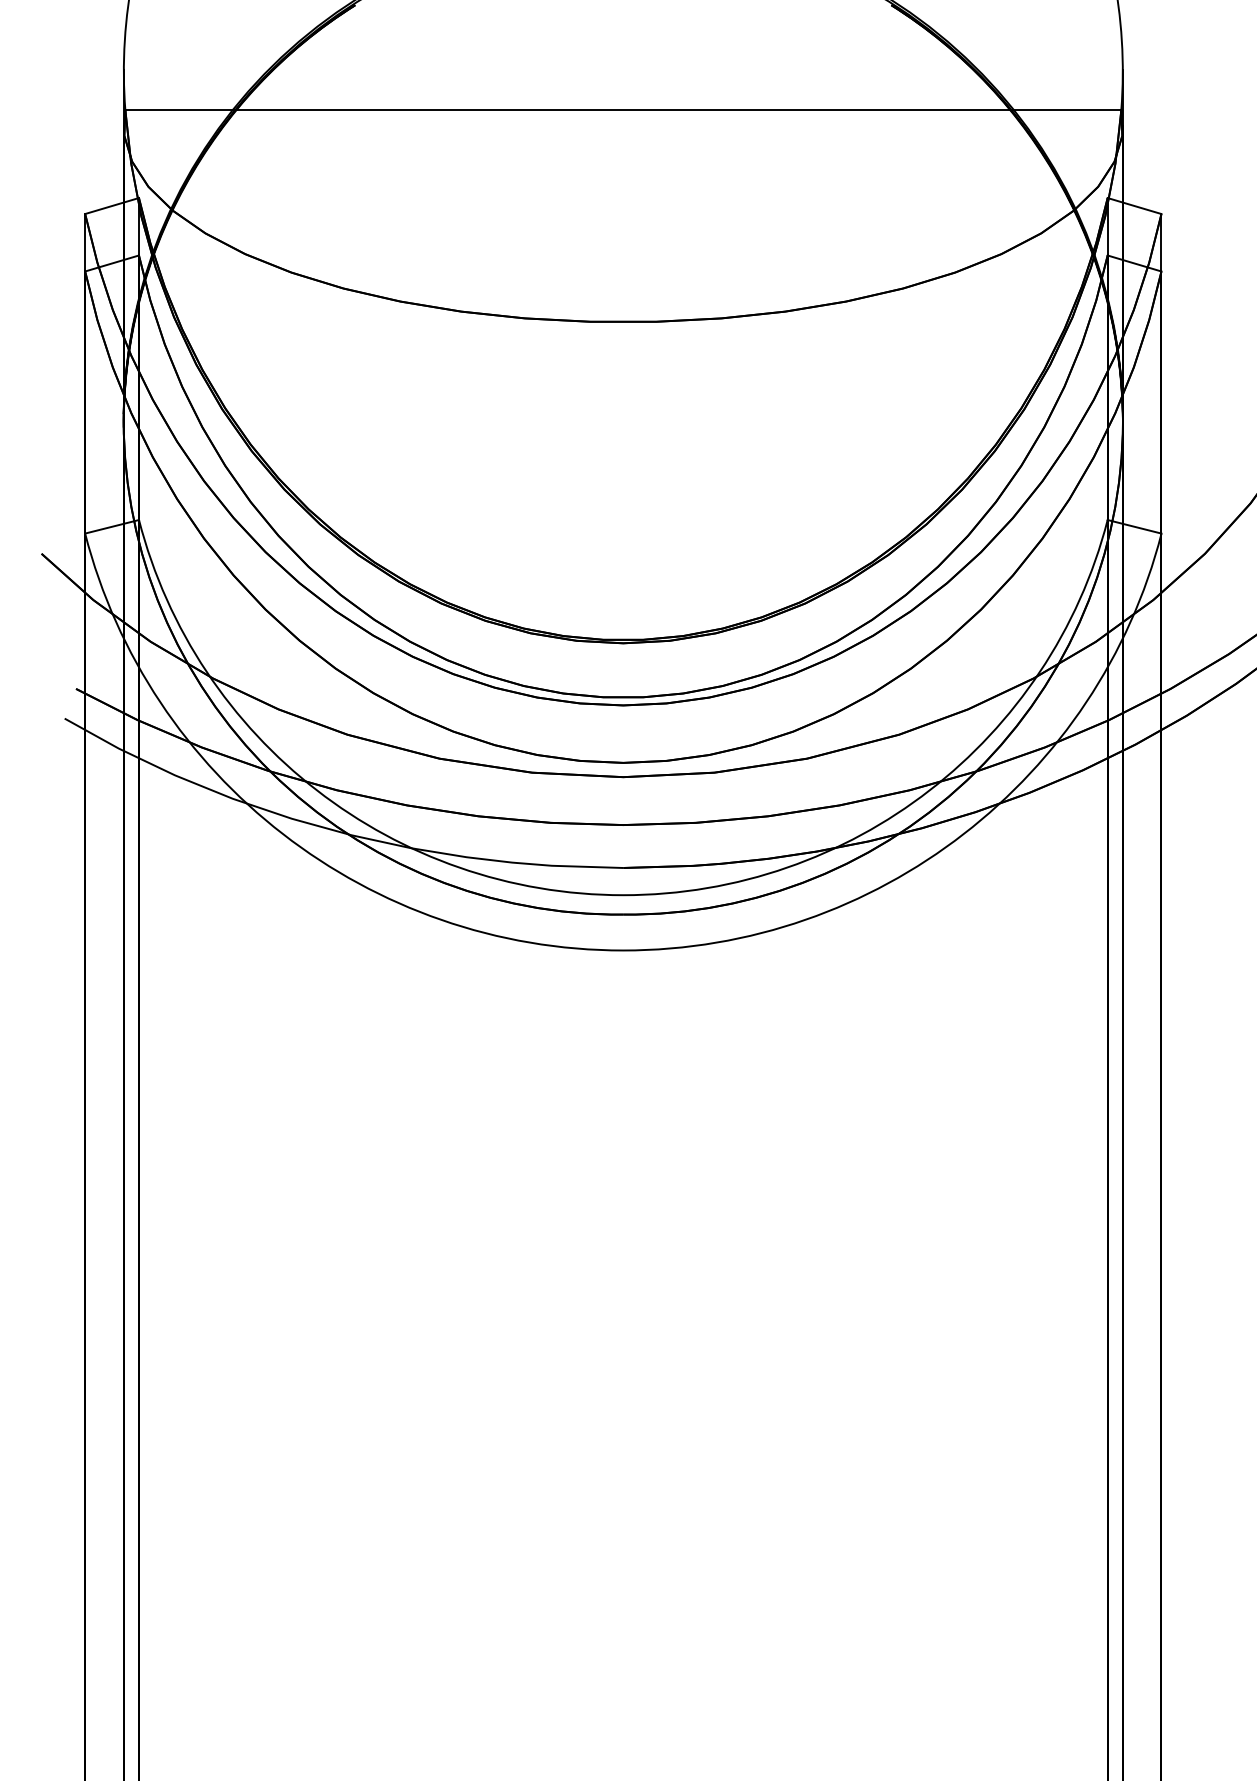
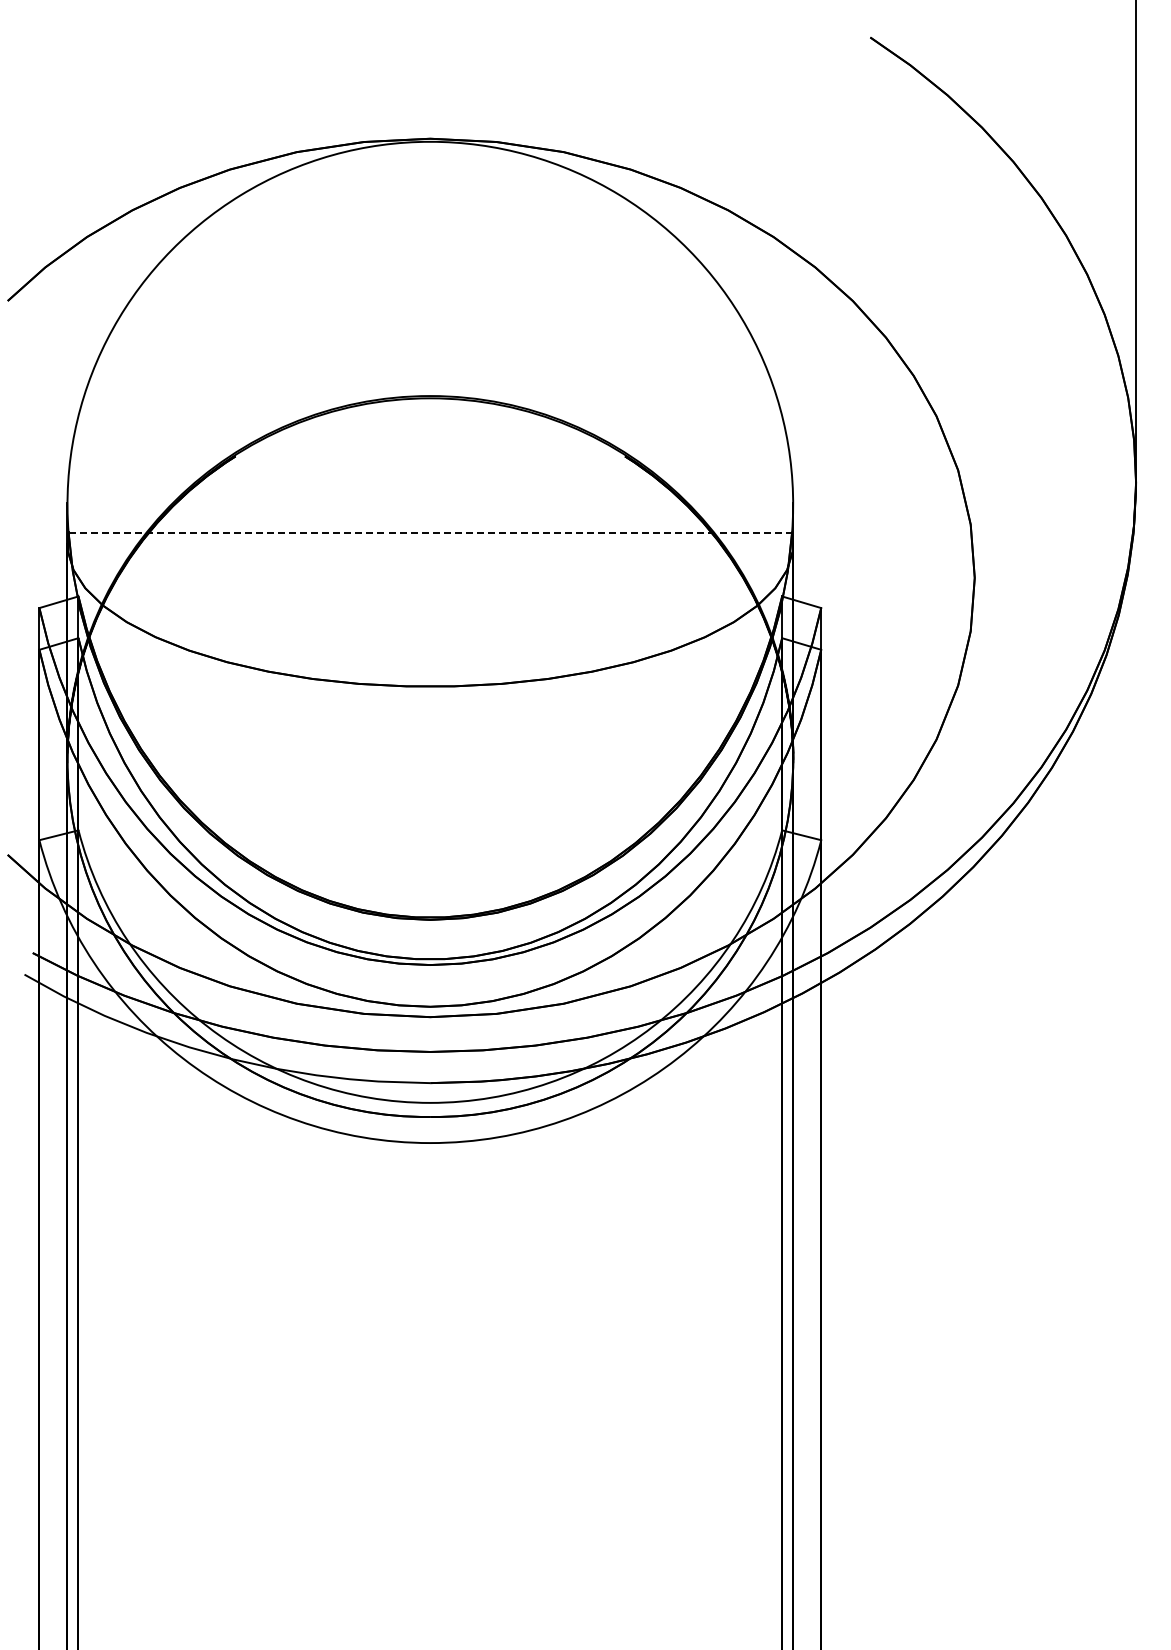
line: (623, 109) -> (430, 532), solid -> dashed

